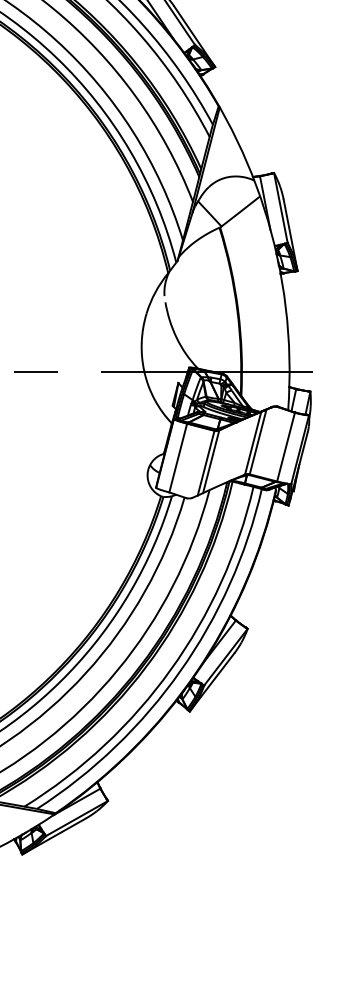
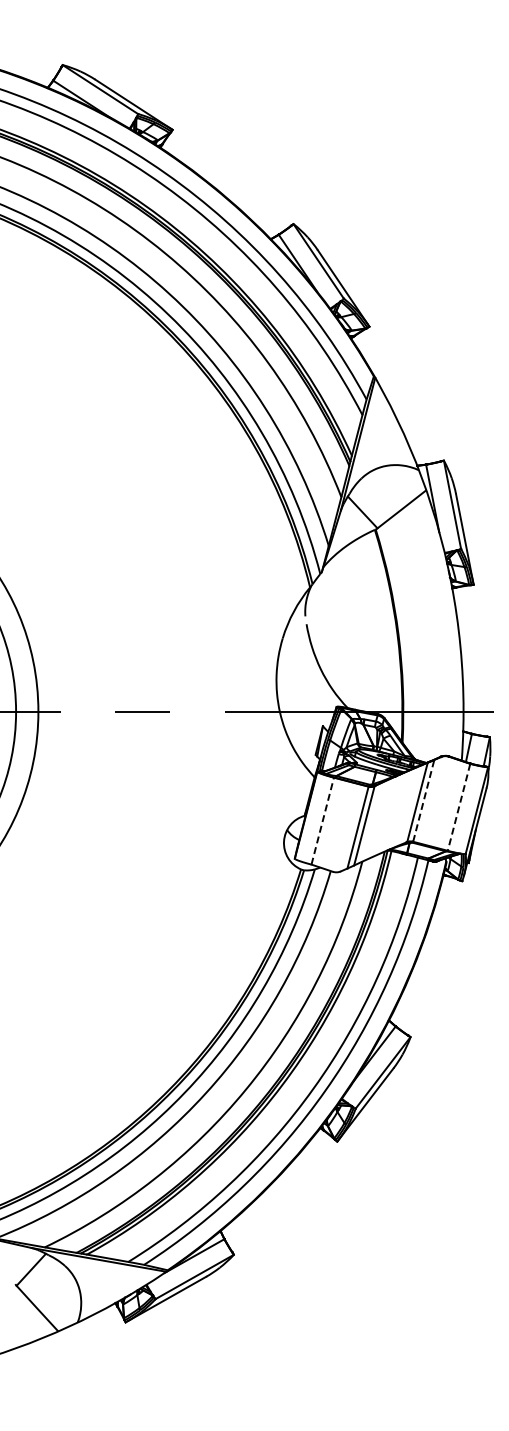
line: (257, 441) -> (423, 800), solid -> dashed
line: (286, 447) -> (459, 807), solid -> dashed
line: (178, 458) -> (322, 821), solid -> dashed

